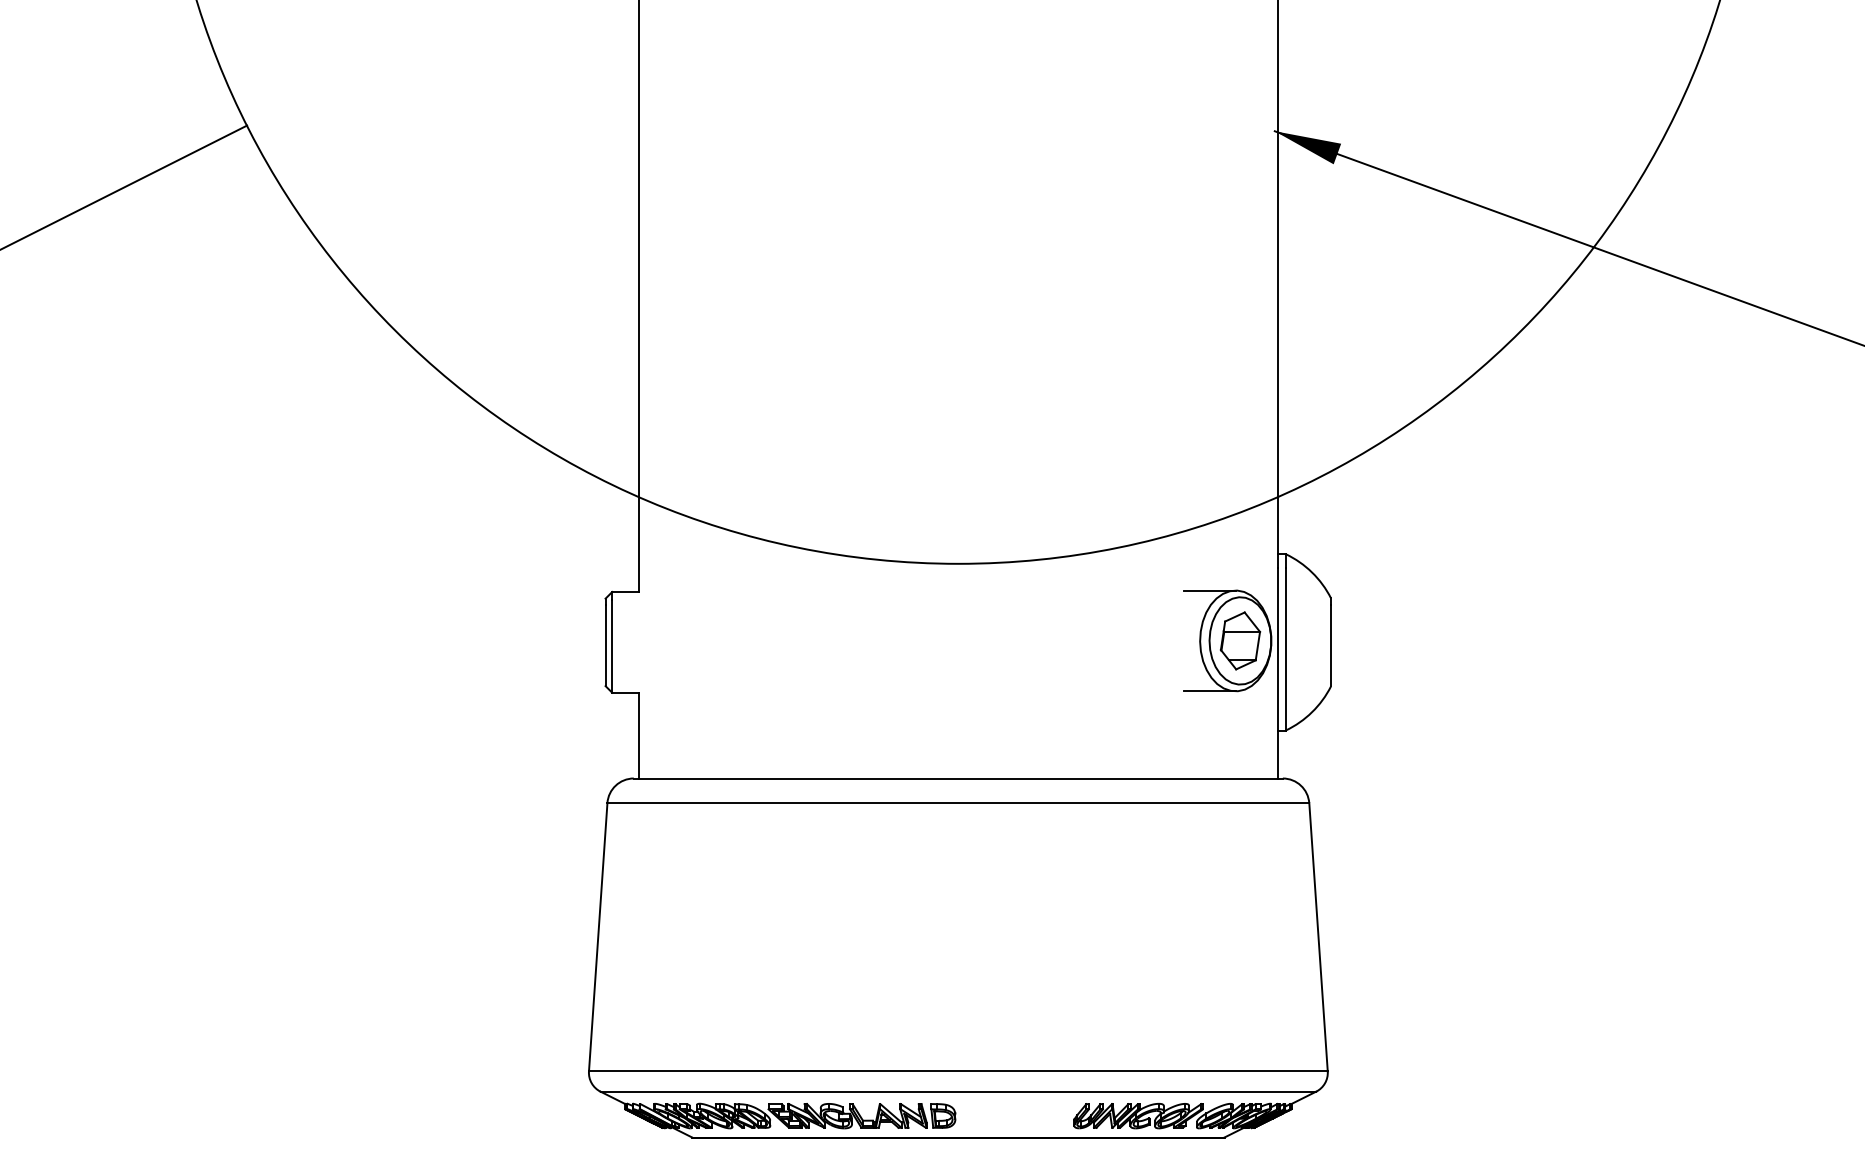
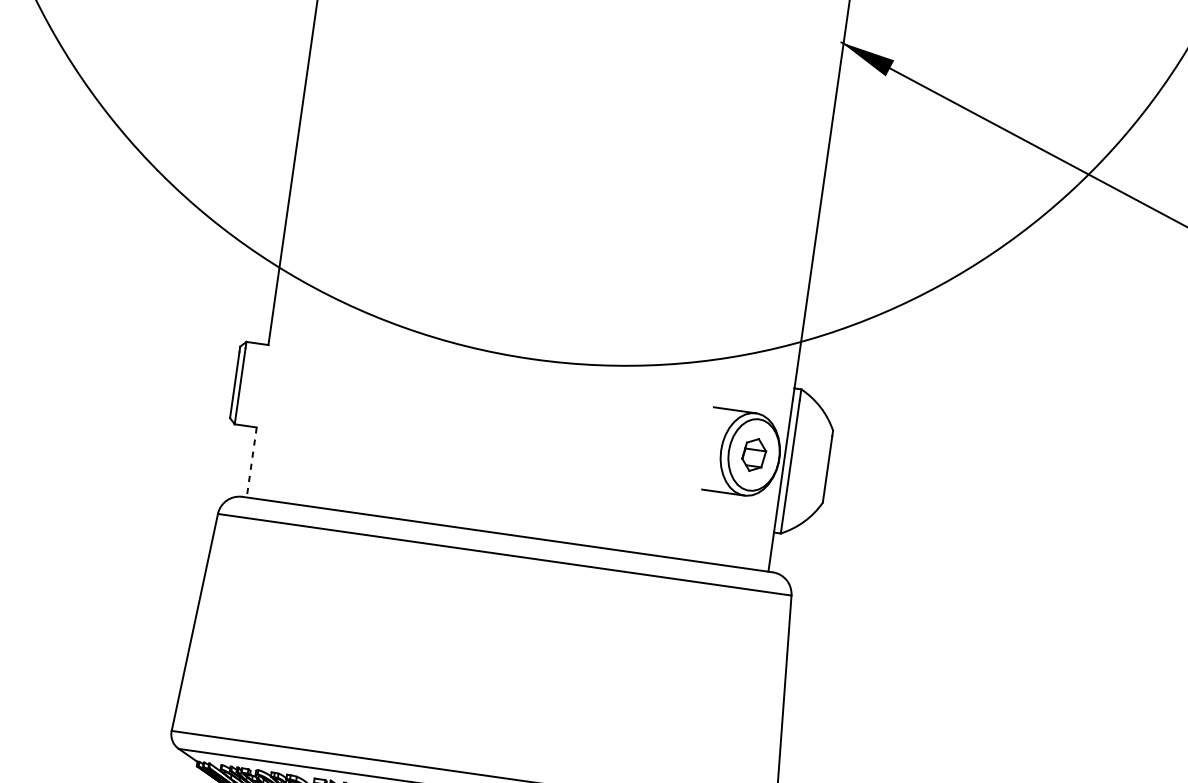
part: (1240, 640) -> (754, 454), size x0.7
line: (639, 735) -> (252, 462), solid -> dashed

